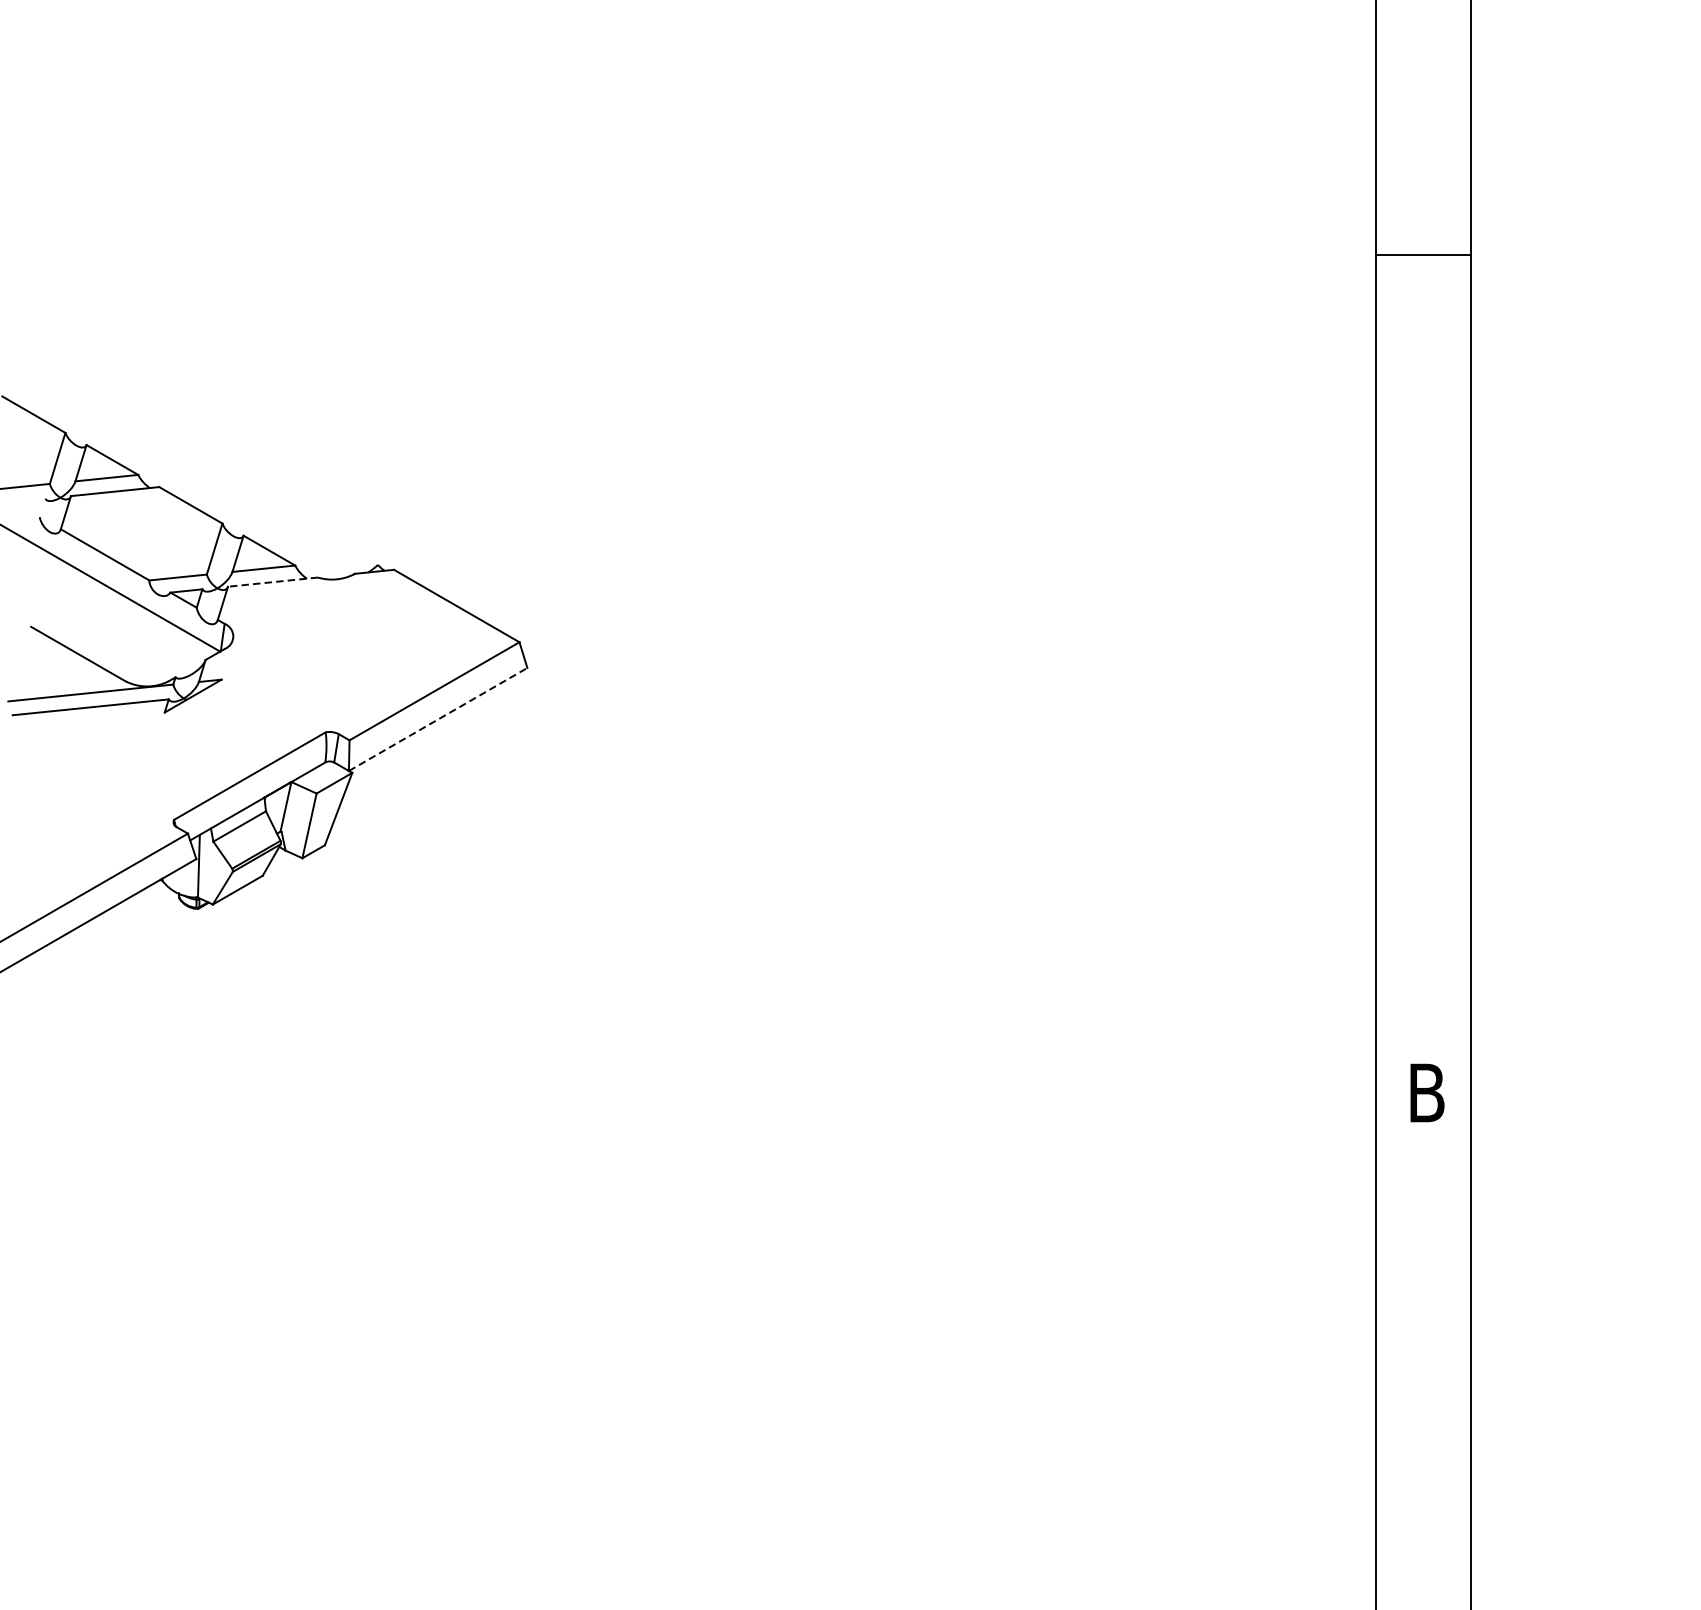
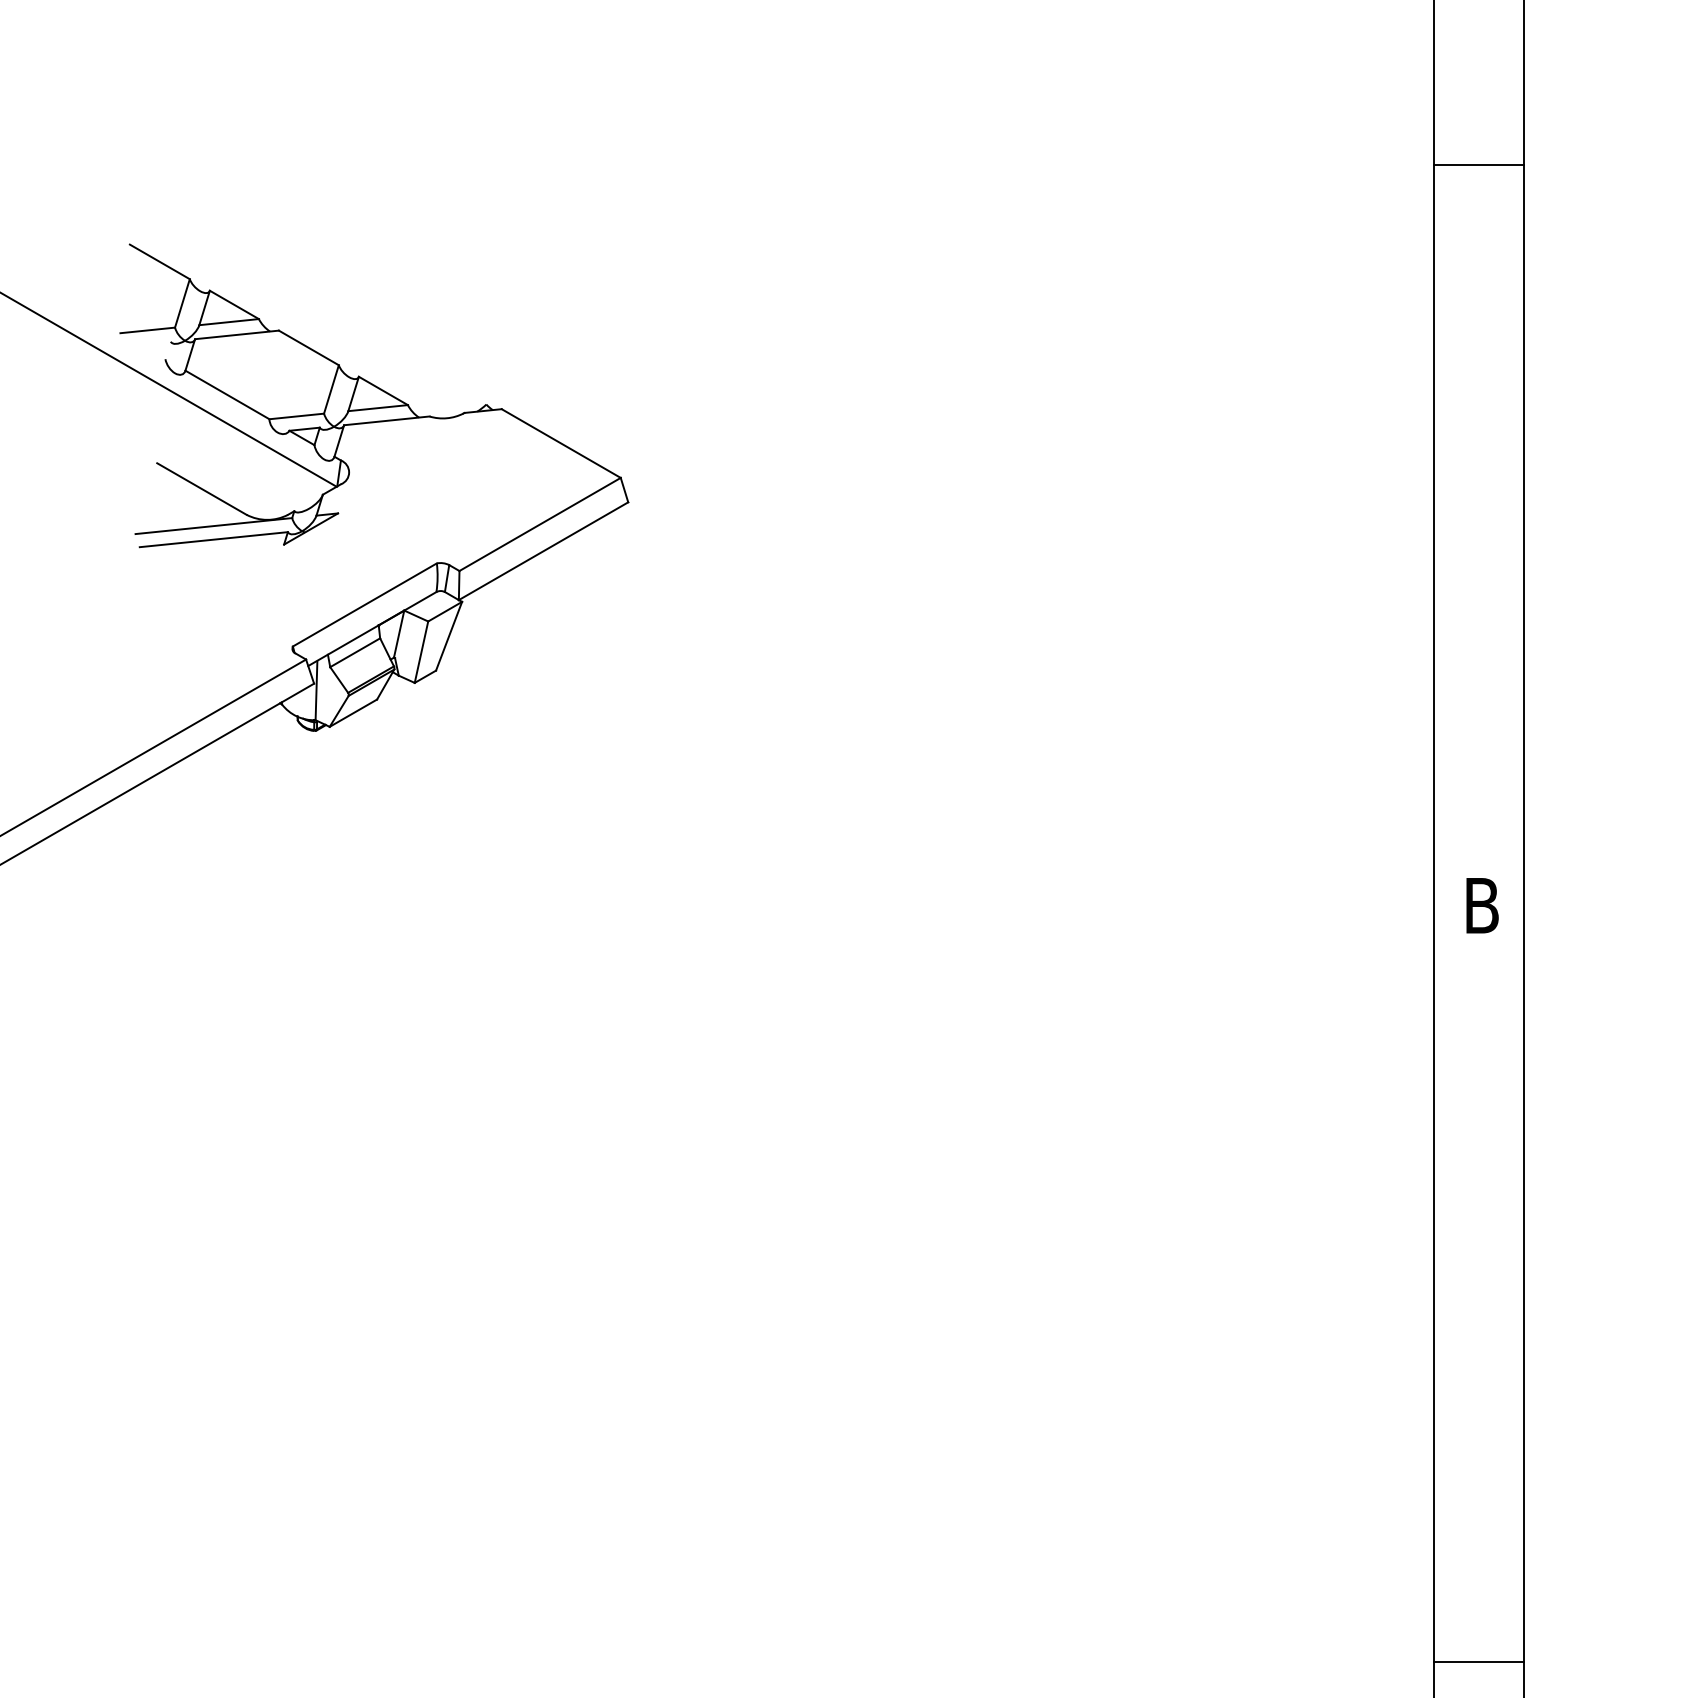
line: (1423, 255) -> (1478, 165), moved
line: (272, 581) -> (386, 420), dashed -> solid
line: (438, 719) -> (543, 551), dashed -> solid

